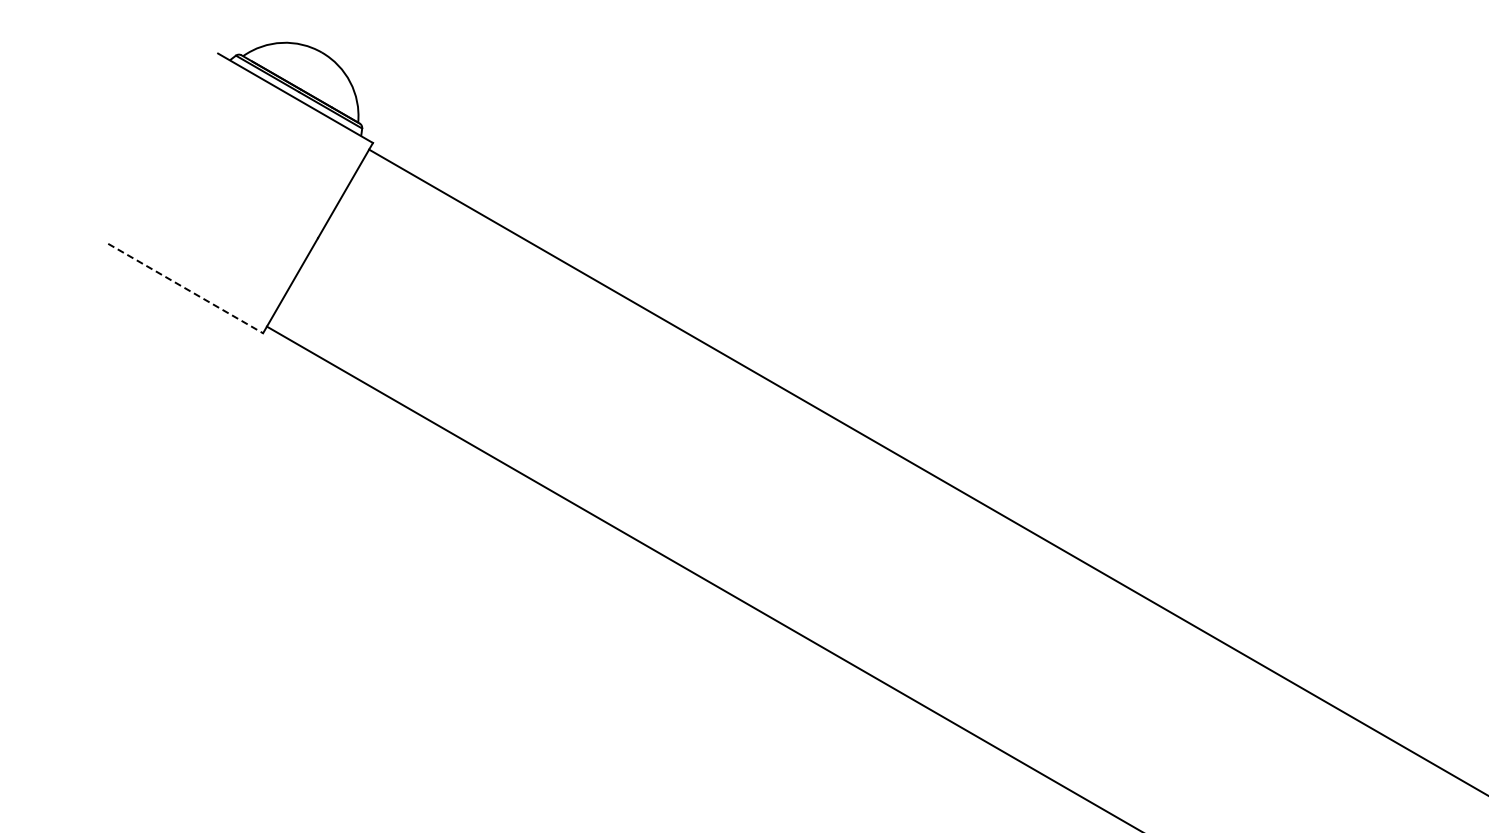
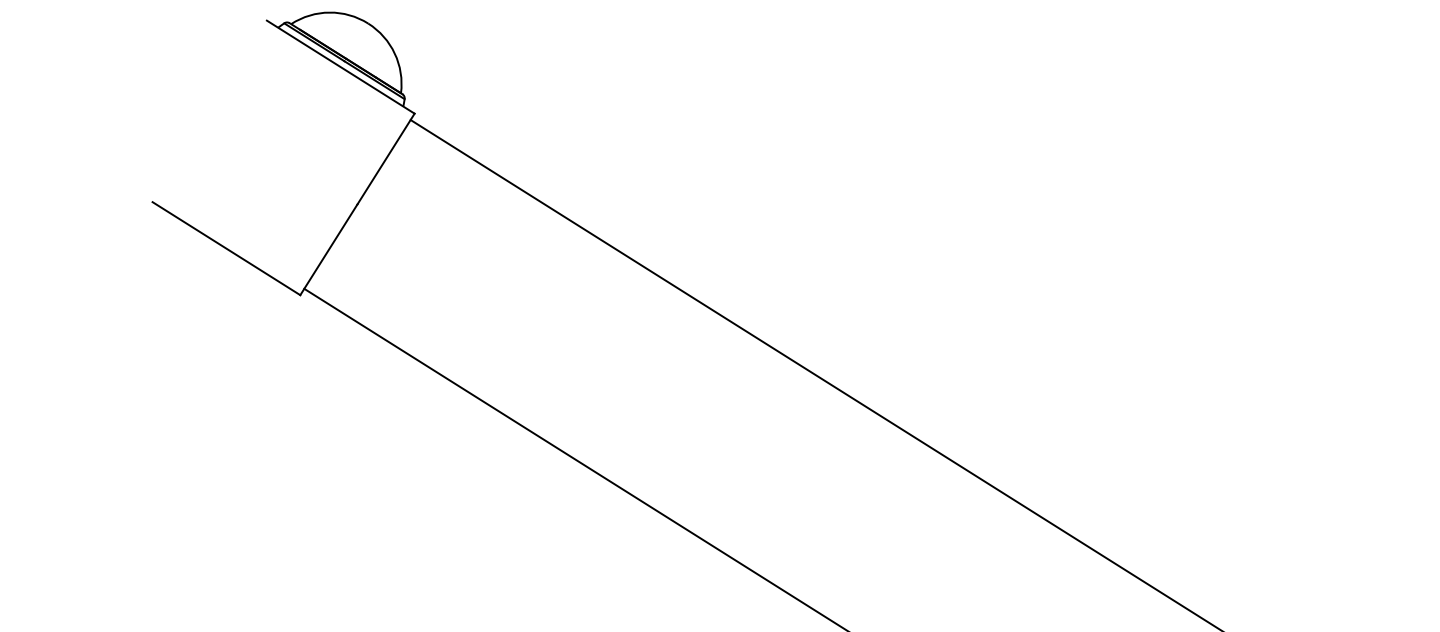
line: (186, 288) -> (227, 248), dashed -> solid

